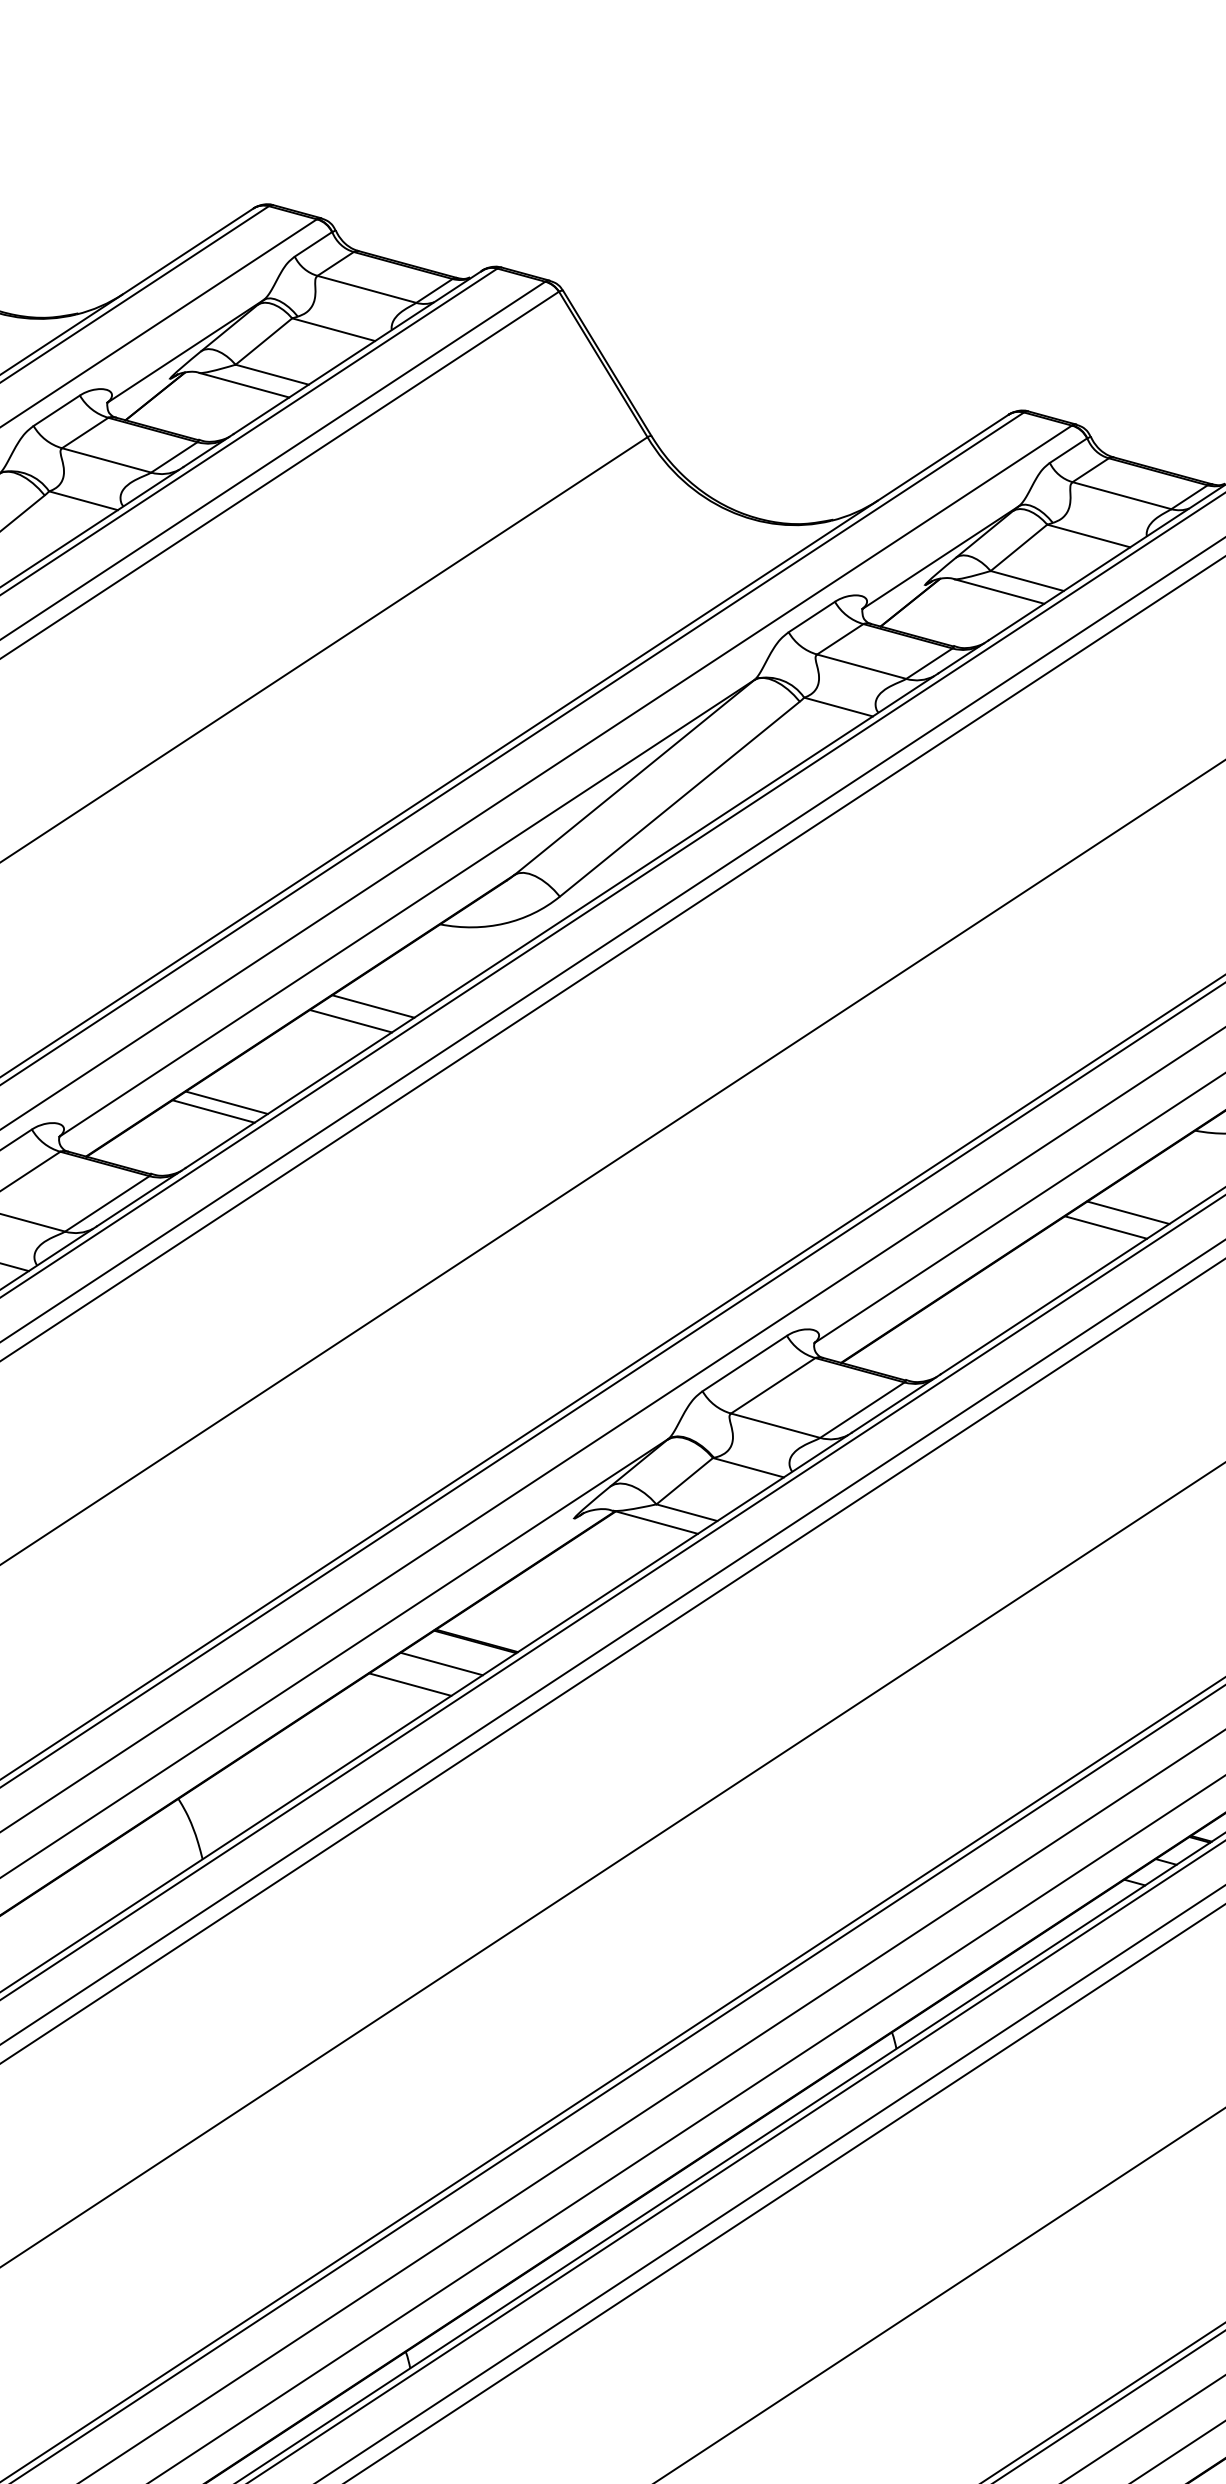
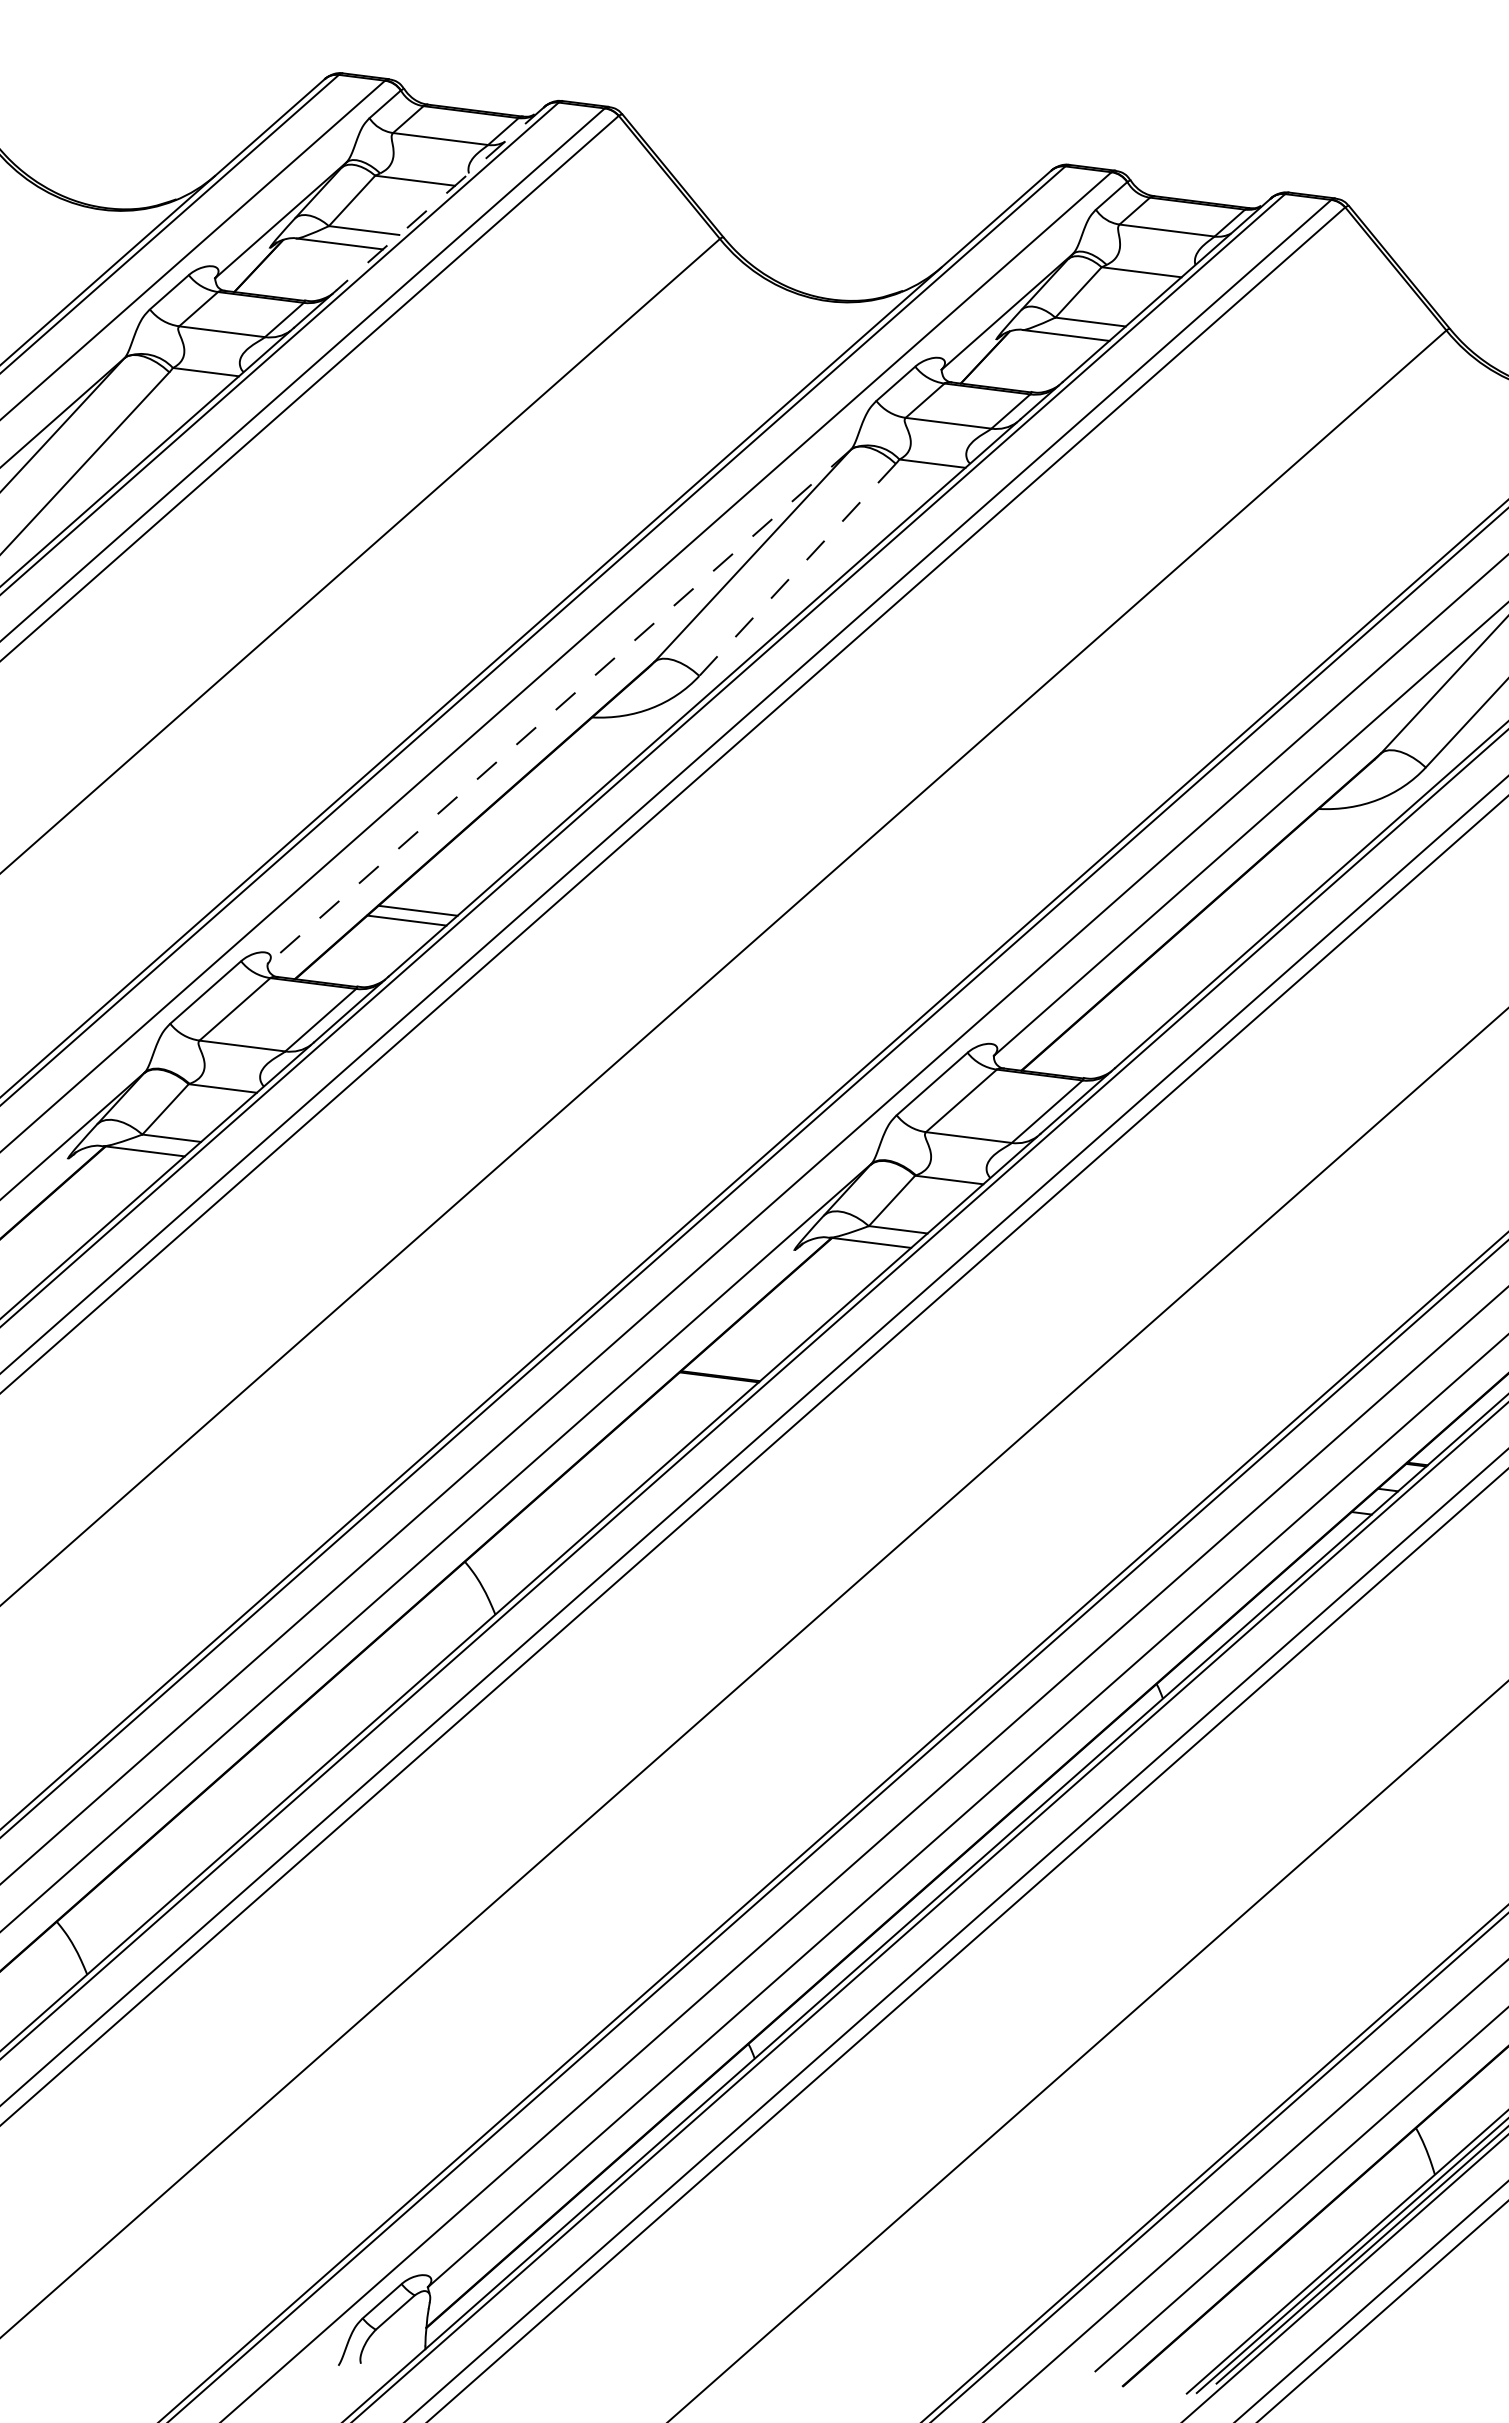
line: (357, 352) -> (440, 198), solid -> dashed
line: (679, 798) -> (797, 569), solid -> dashed
line: (406, 908) -> (558, 707), solid -> dashed
line: (372, 1006) -> (540, 802), removed
line: (350, 1020) -> (521, 818), removed
line: (1128, 1212) -> (1267, 893), removed
line: (1105, 1227) -> (1248, 910), removed
line: (441, 1664) -> (690, 1402), removed
line: (410, 1684) -> (664, 1425), removed

